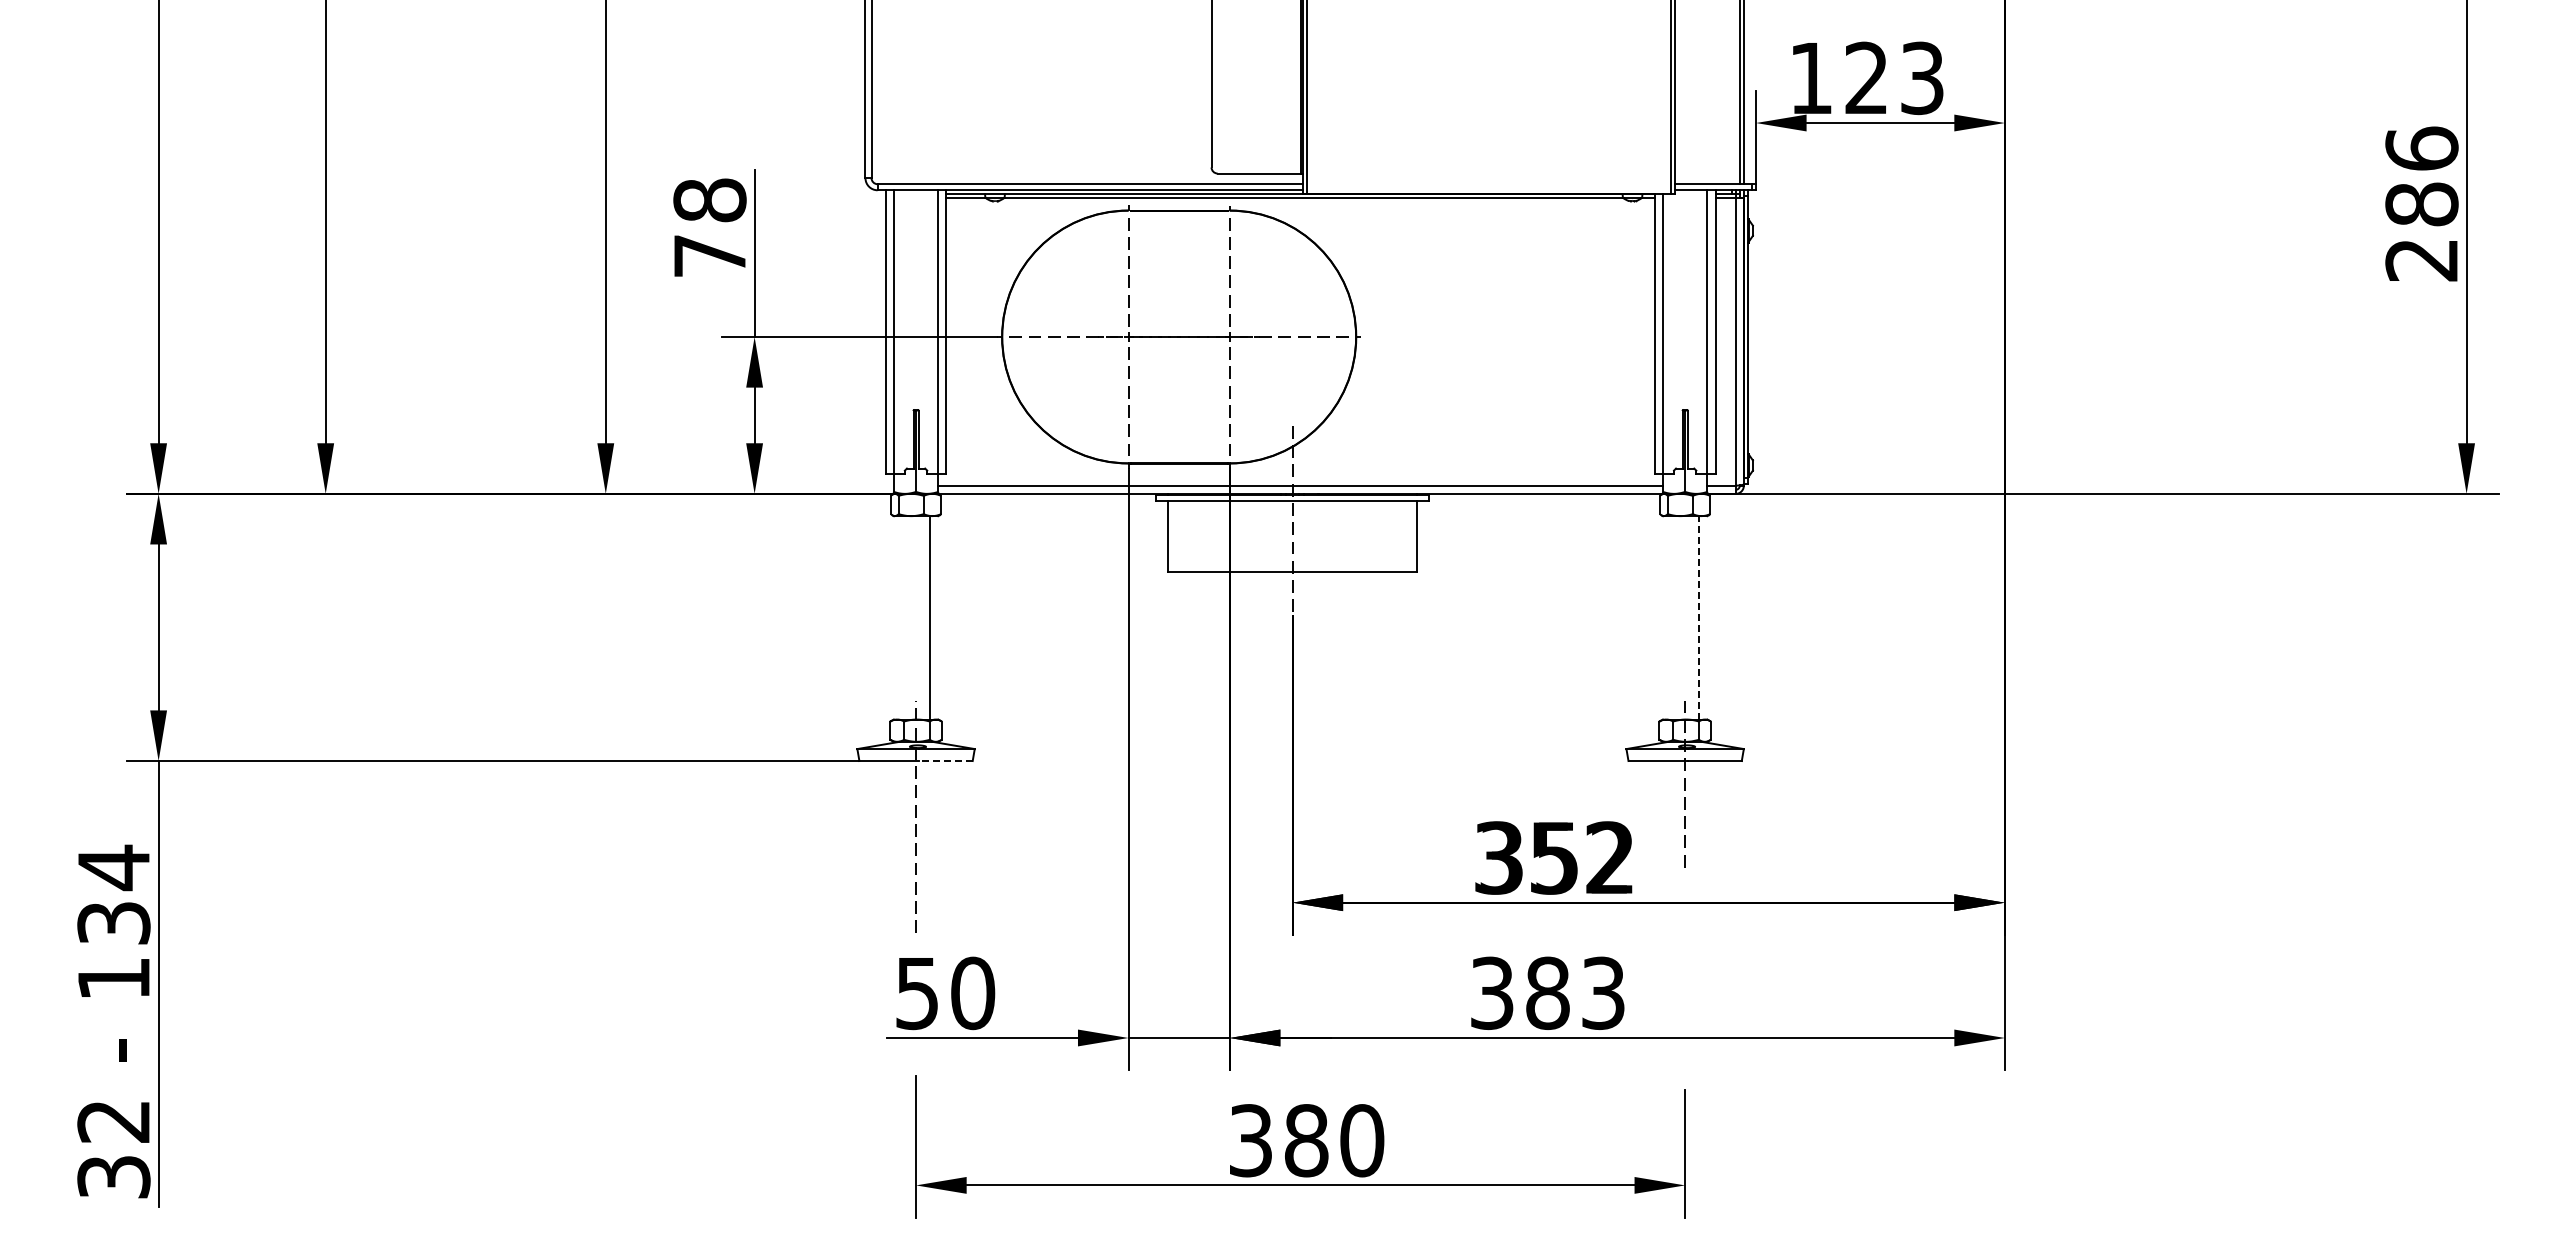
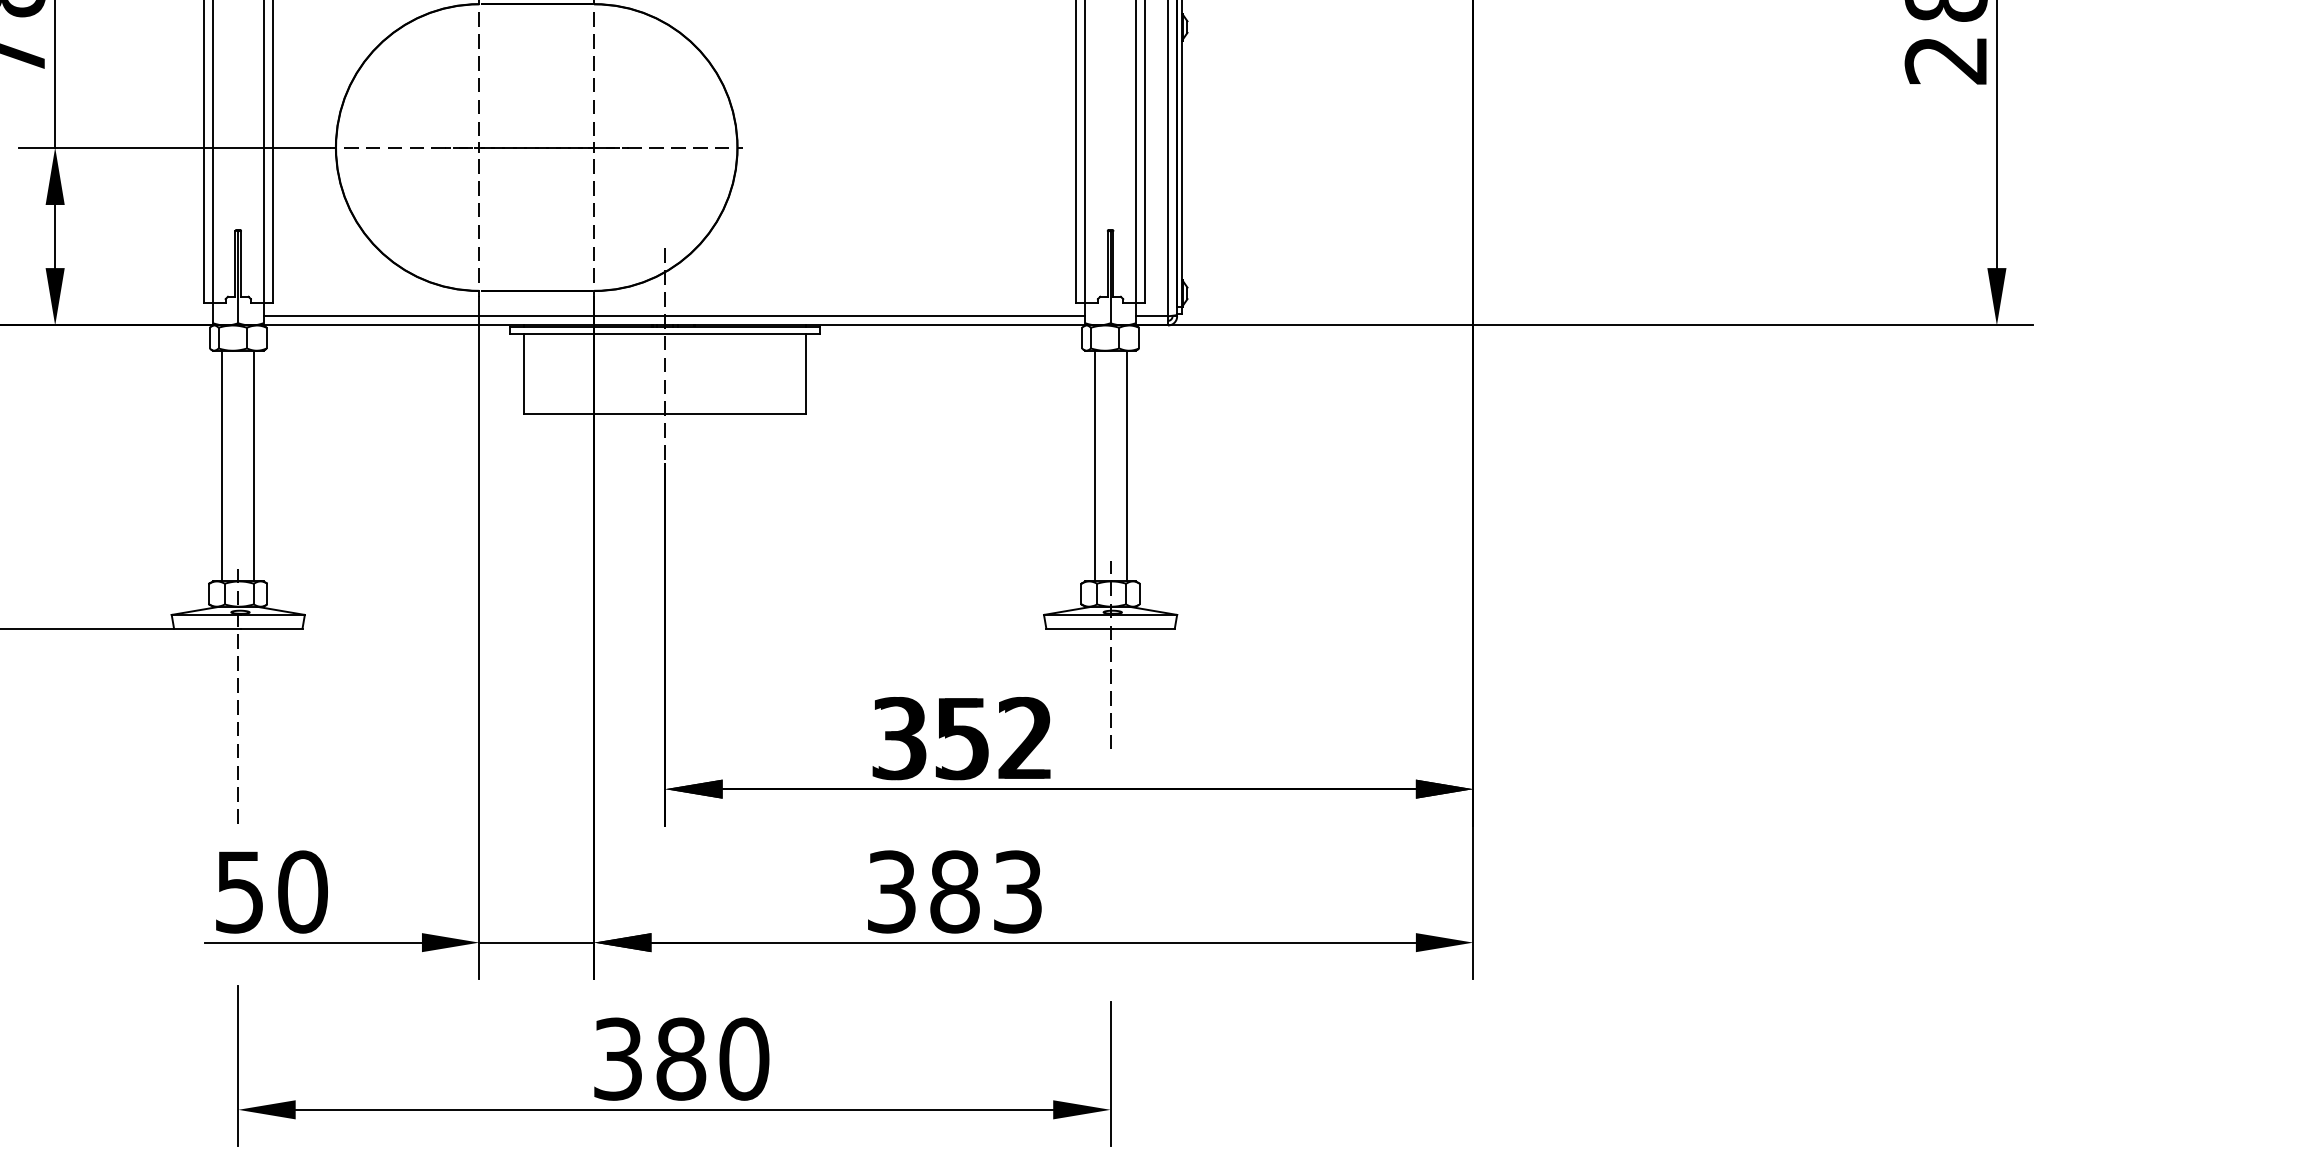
line: (901, 617) -> (221, 465), added
line: (1670, 617) -> (1093, 465), added
line: (1699, 617) -> (1126, 465), dashed -> solid
line: (945, 761) -> (271, 629), dashed -> solid

